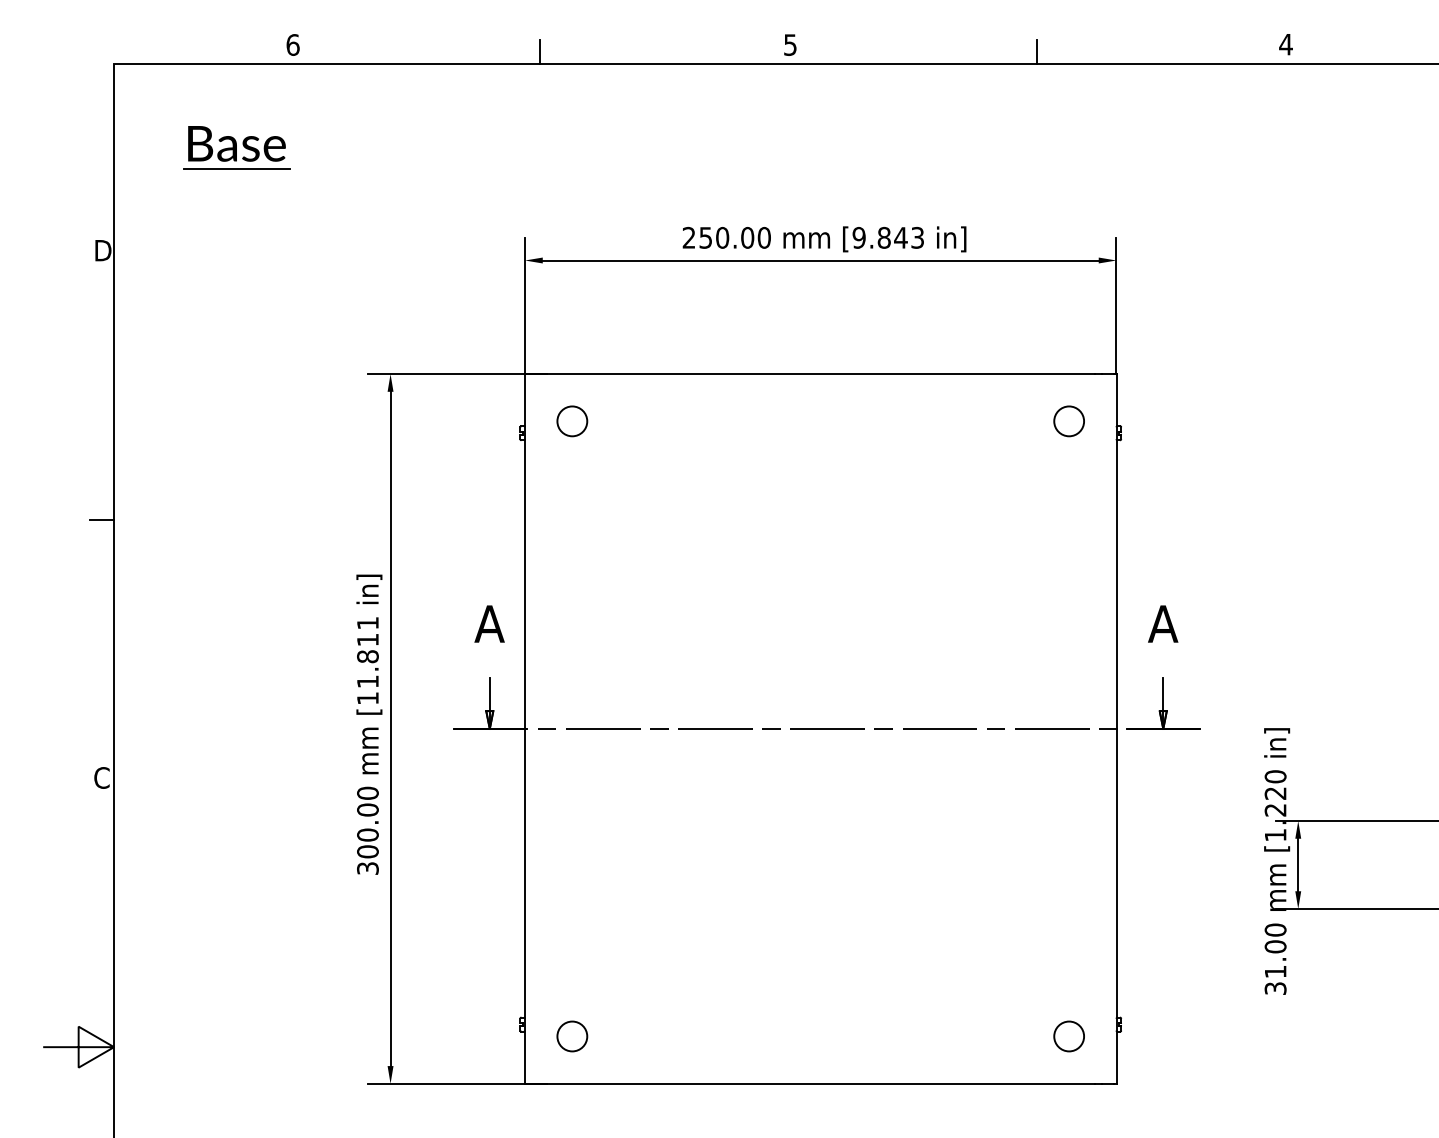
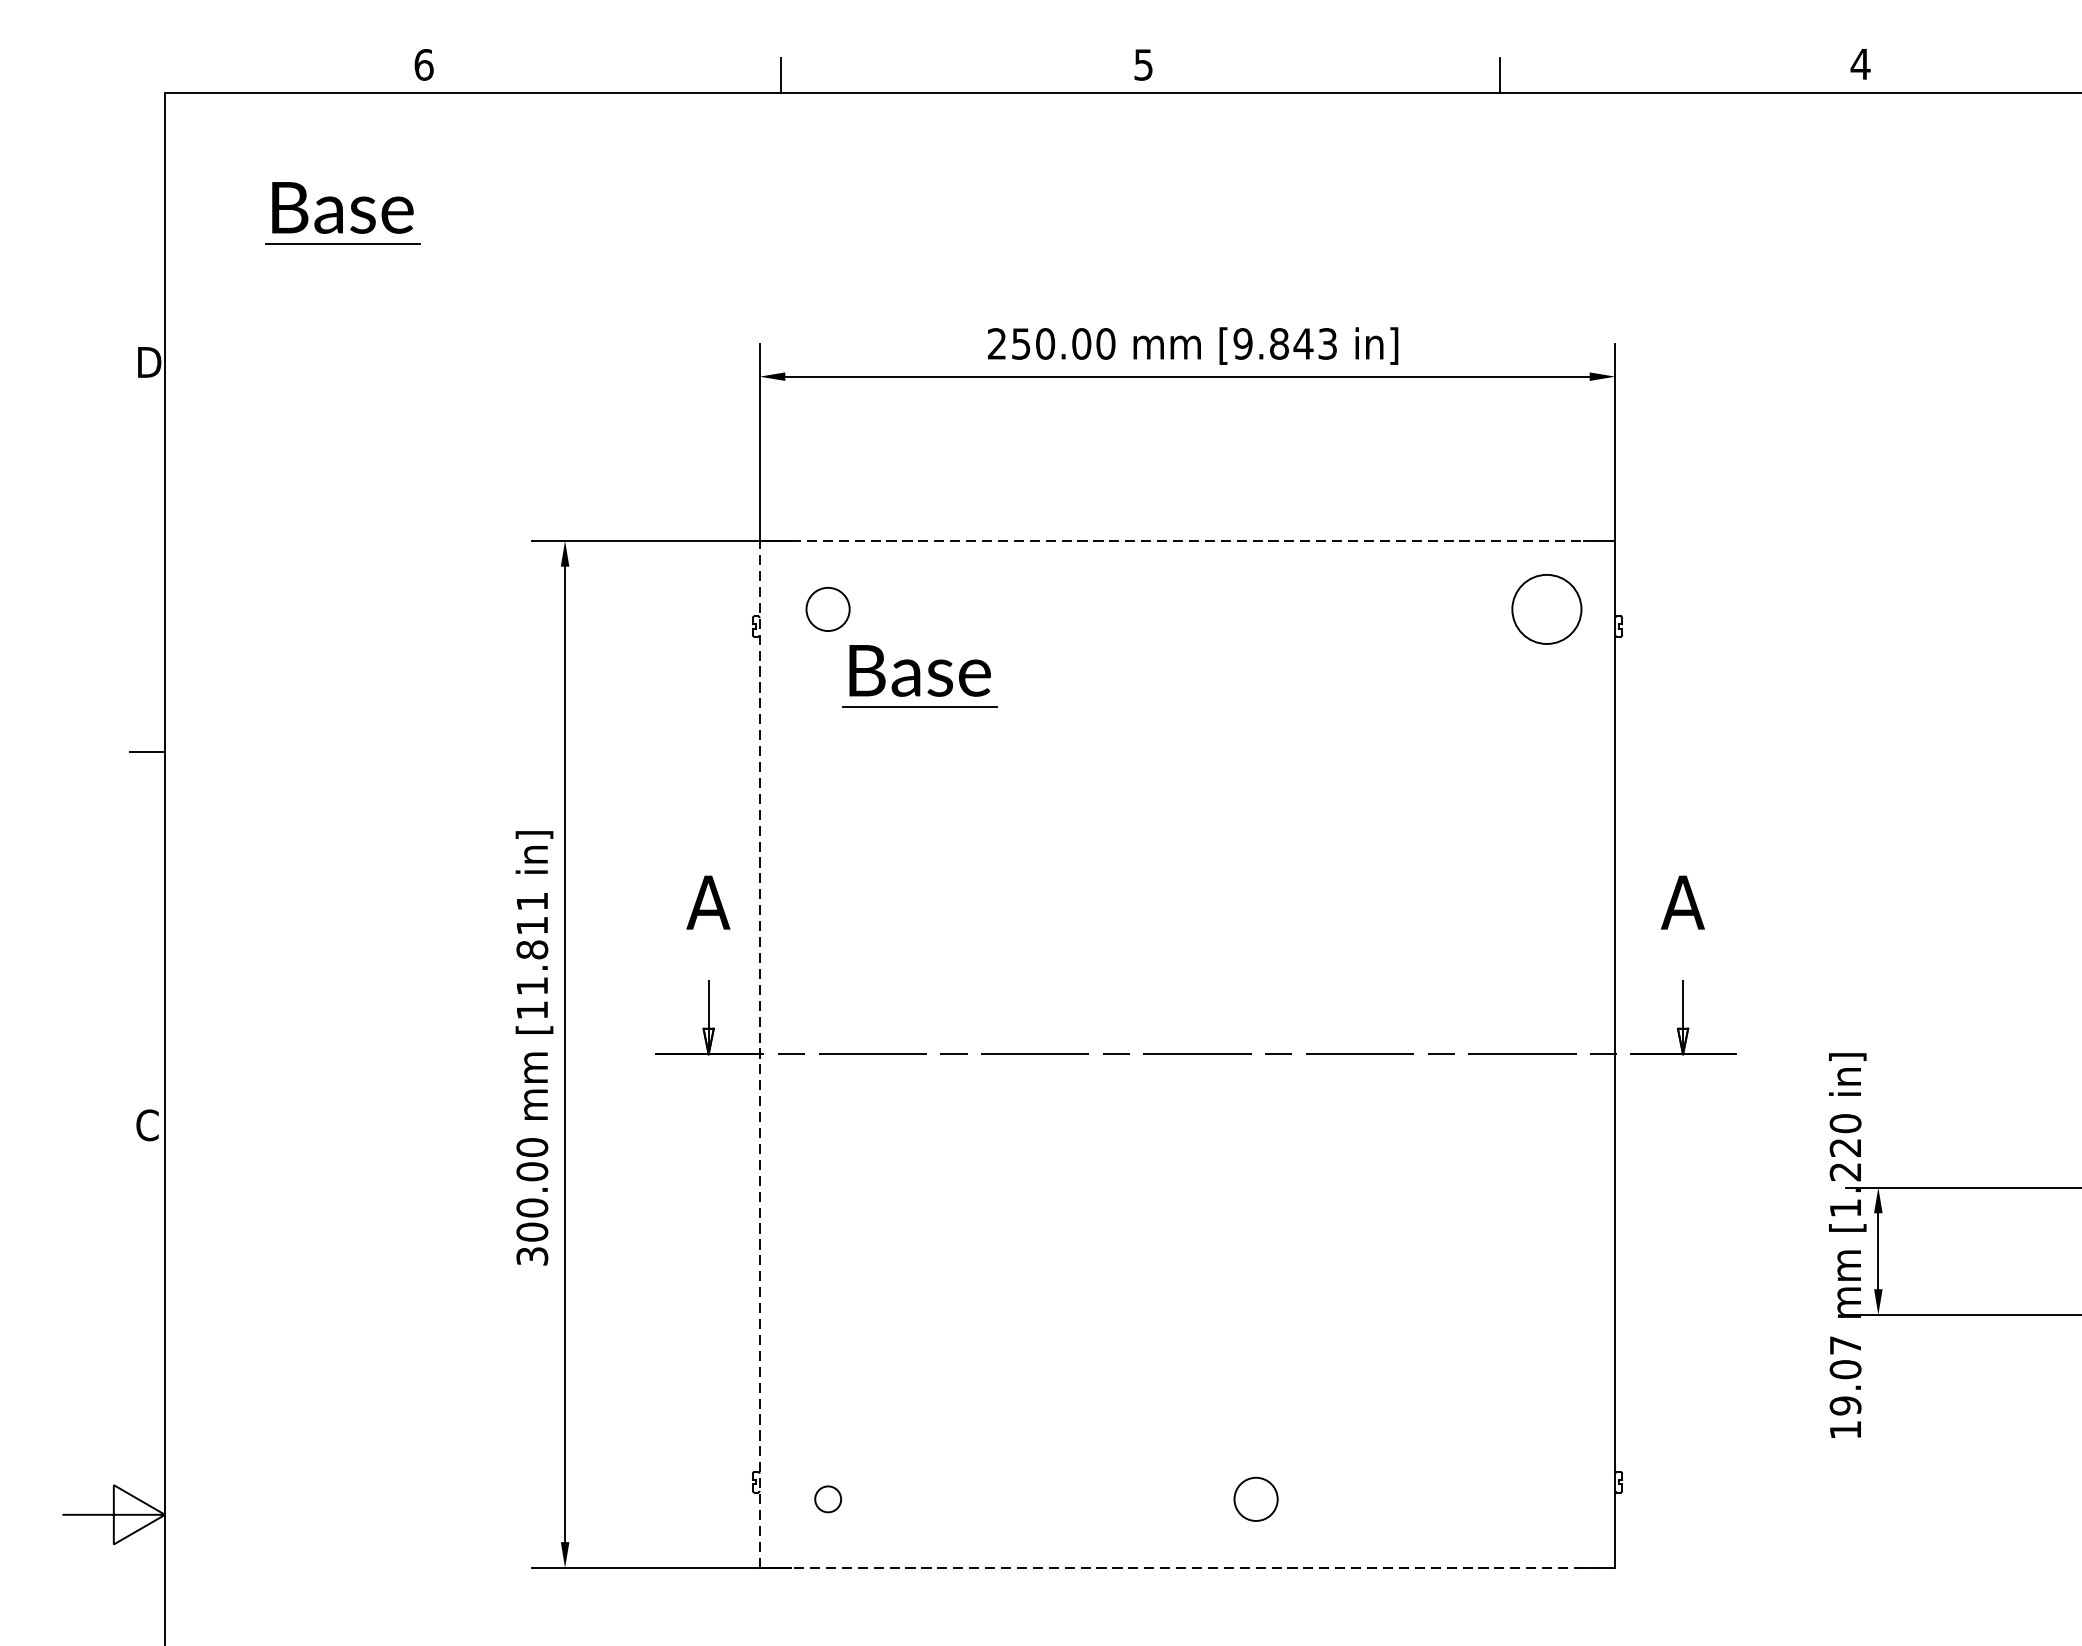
line: (821, 374) -> (1188, 541), solid -> dashed
circle: (1069, 421) -> (1547, 609), size x1.6
part: (635, 467) -> (919, 676), added
line: (525, 728) -> (760, 1053), solid -> dashed
text: (1275, 958) -> (1845, 1386), 31.00 -> 19.07
circle: (572, 1036) -> (828, 1499), size x0.6
circle: (1068, 1036) -> (1255, 1499), moved
line: (820, 1083) -> (1187, 1567), solid -> dashed

